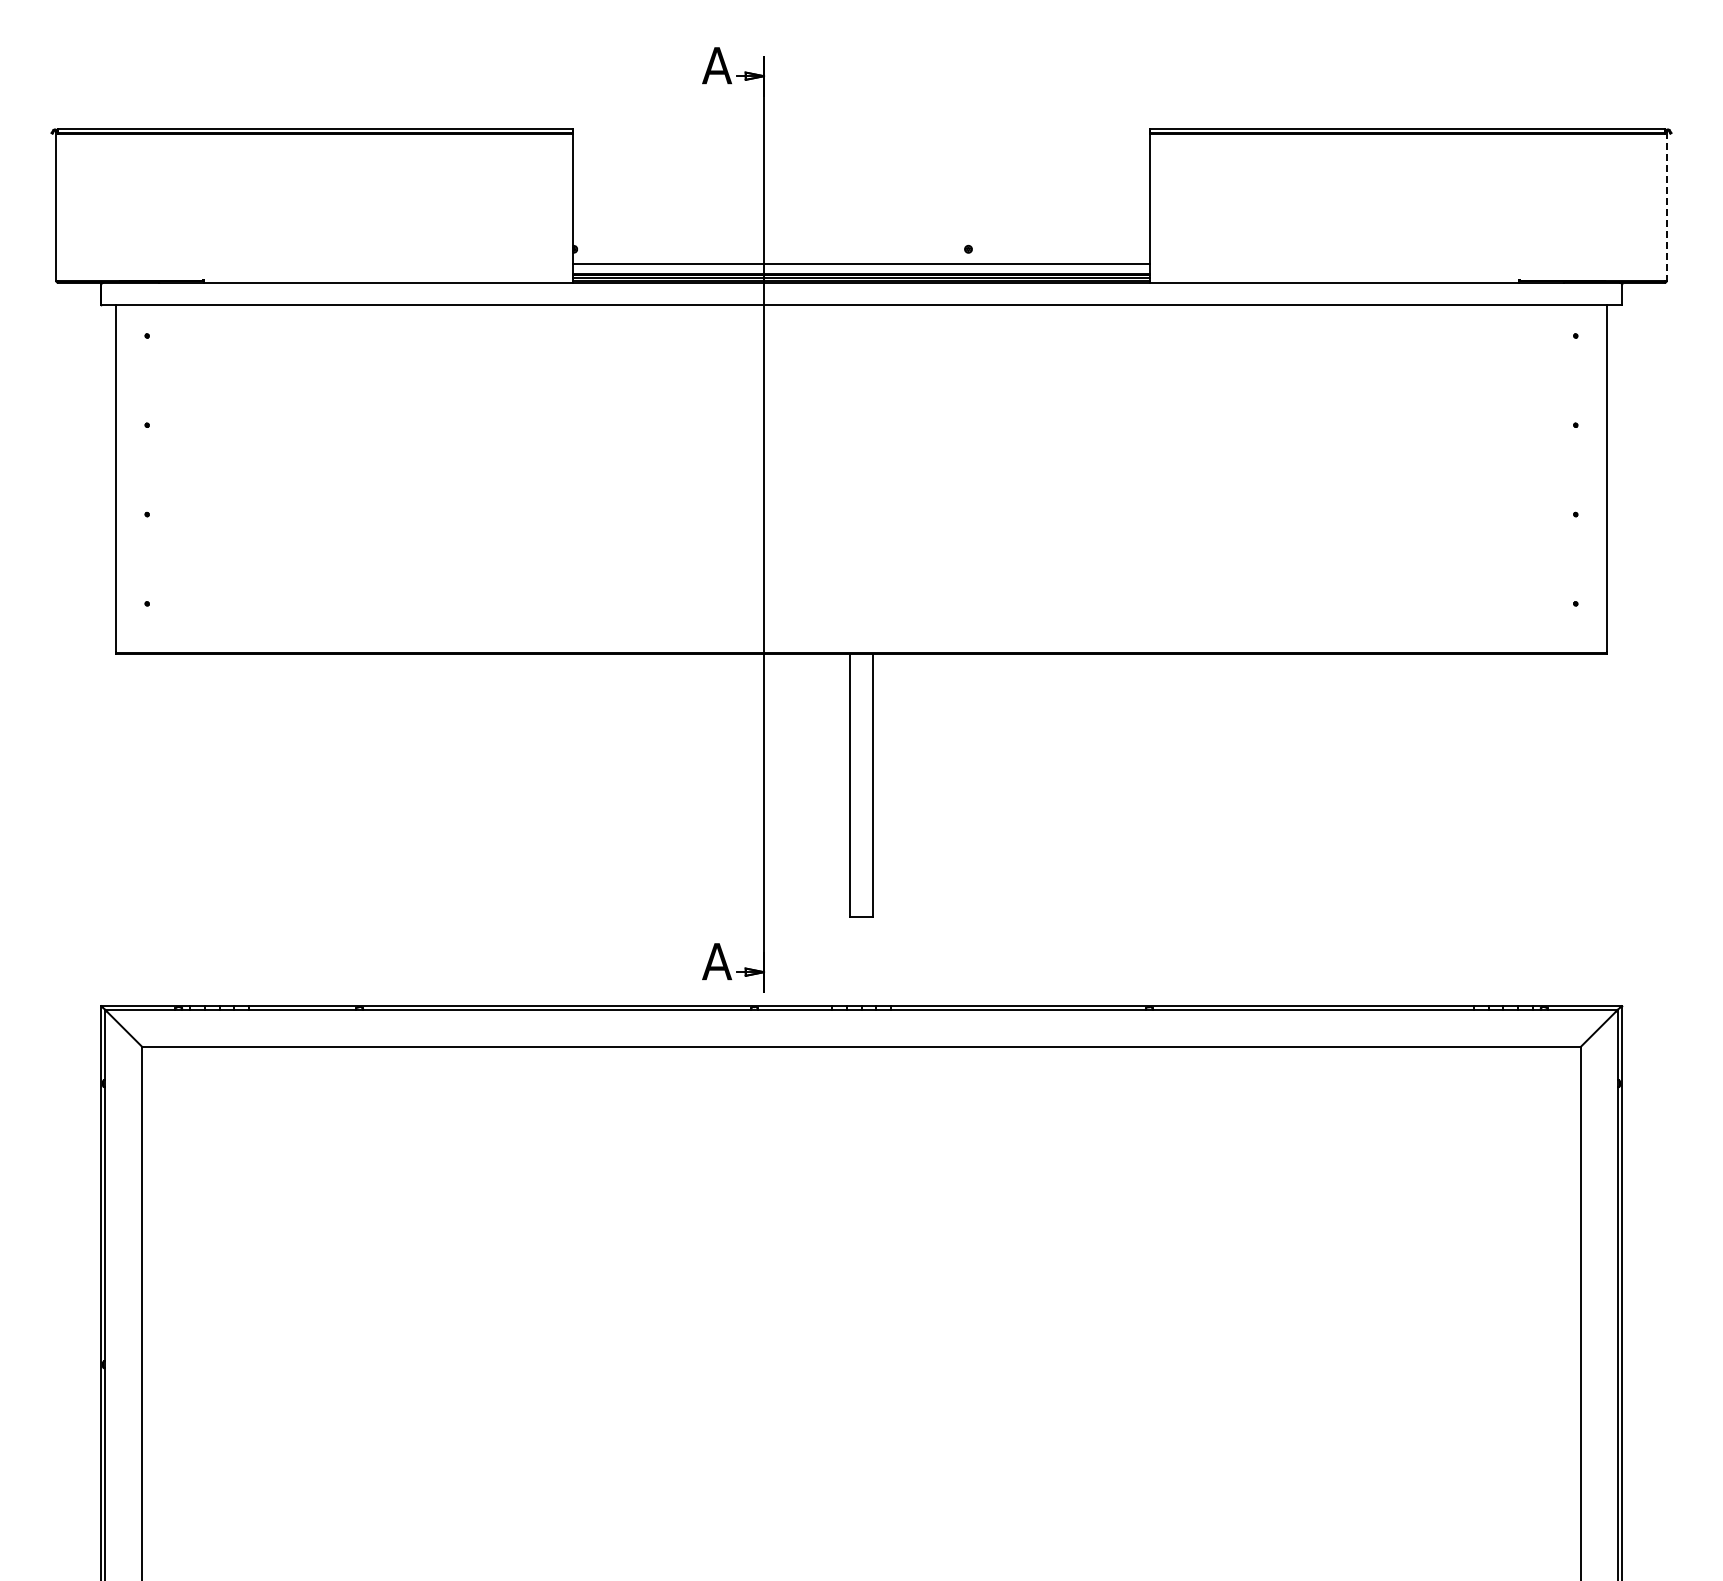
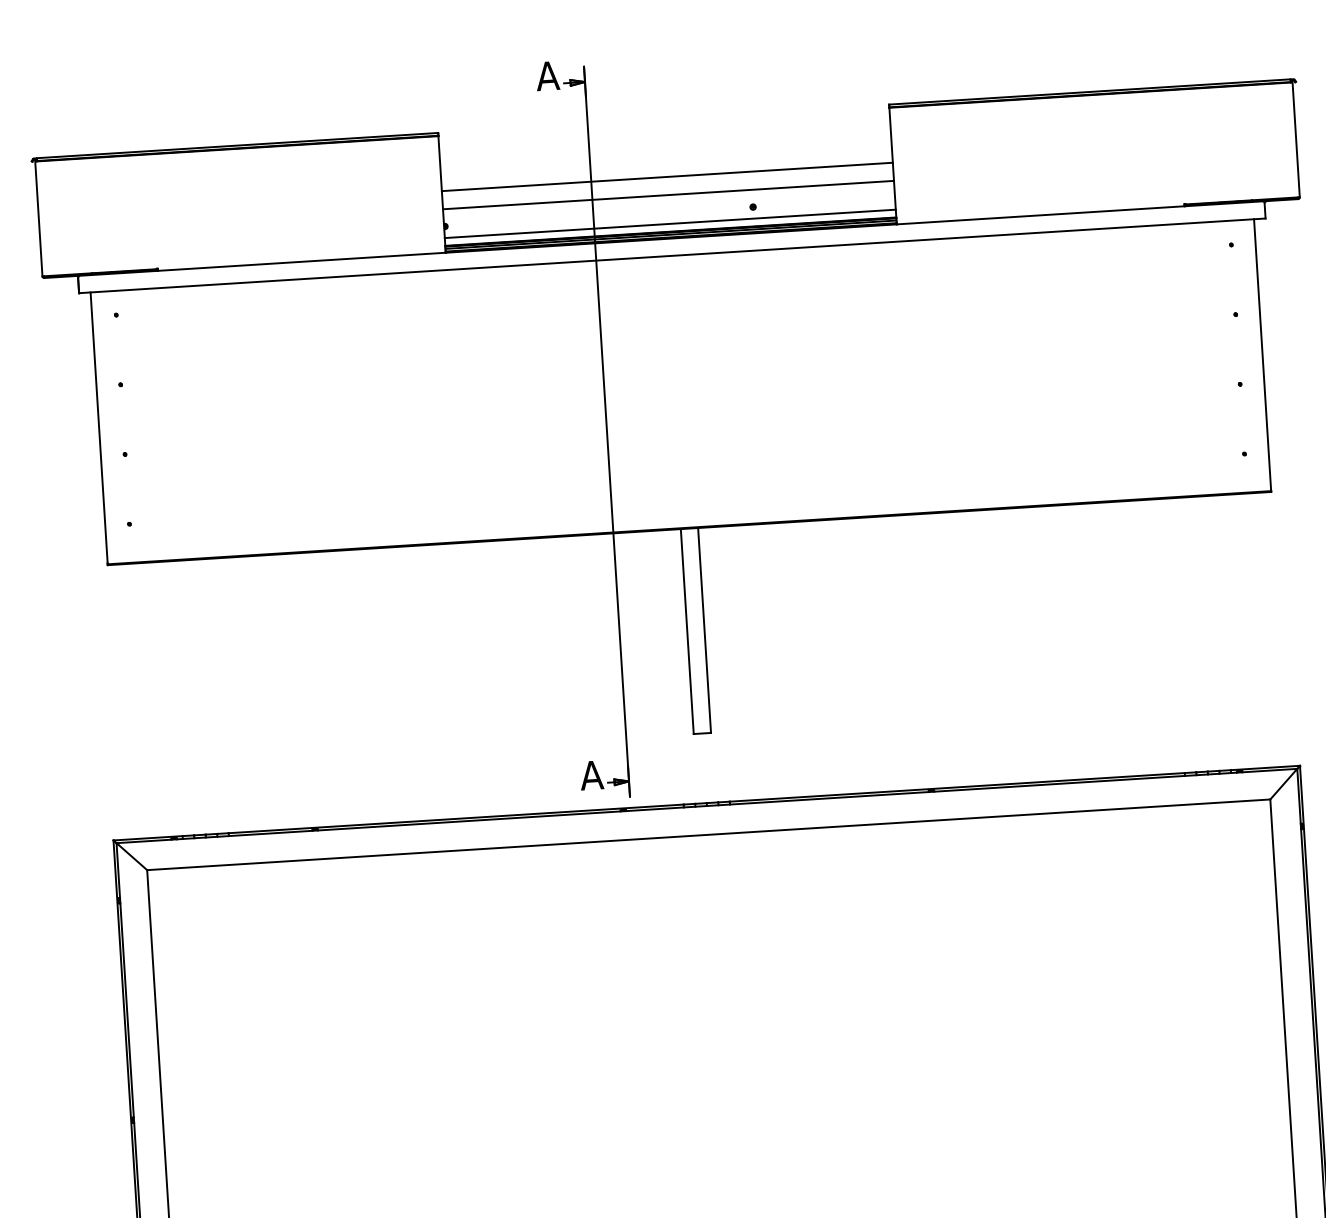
line: (861, 203) -> (667, 176), added
line: (1666, 206) -> (1295, 139), dashed -> solid
line: (861, 227) -> (668, 195), added

